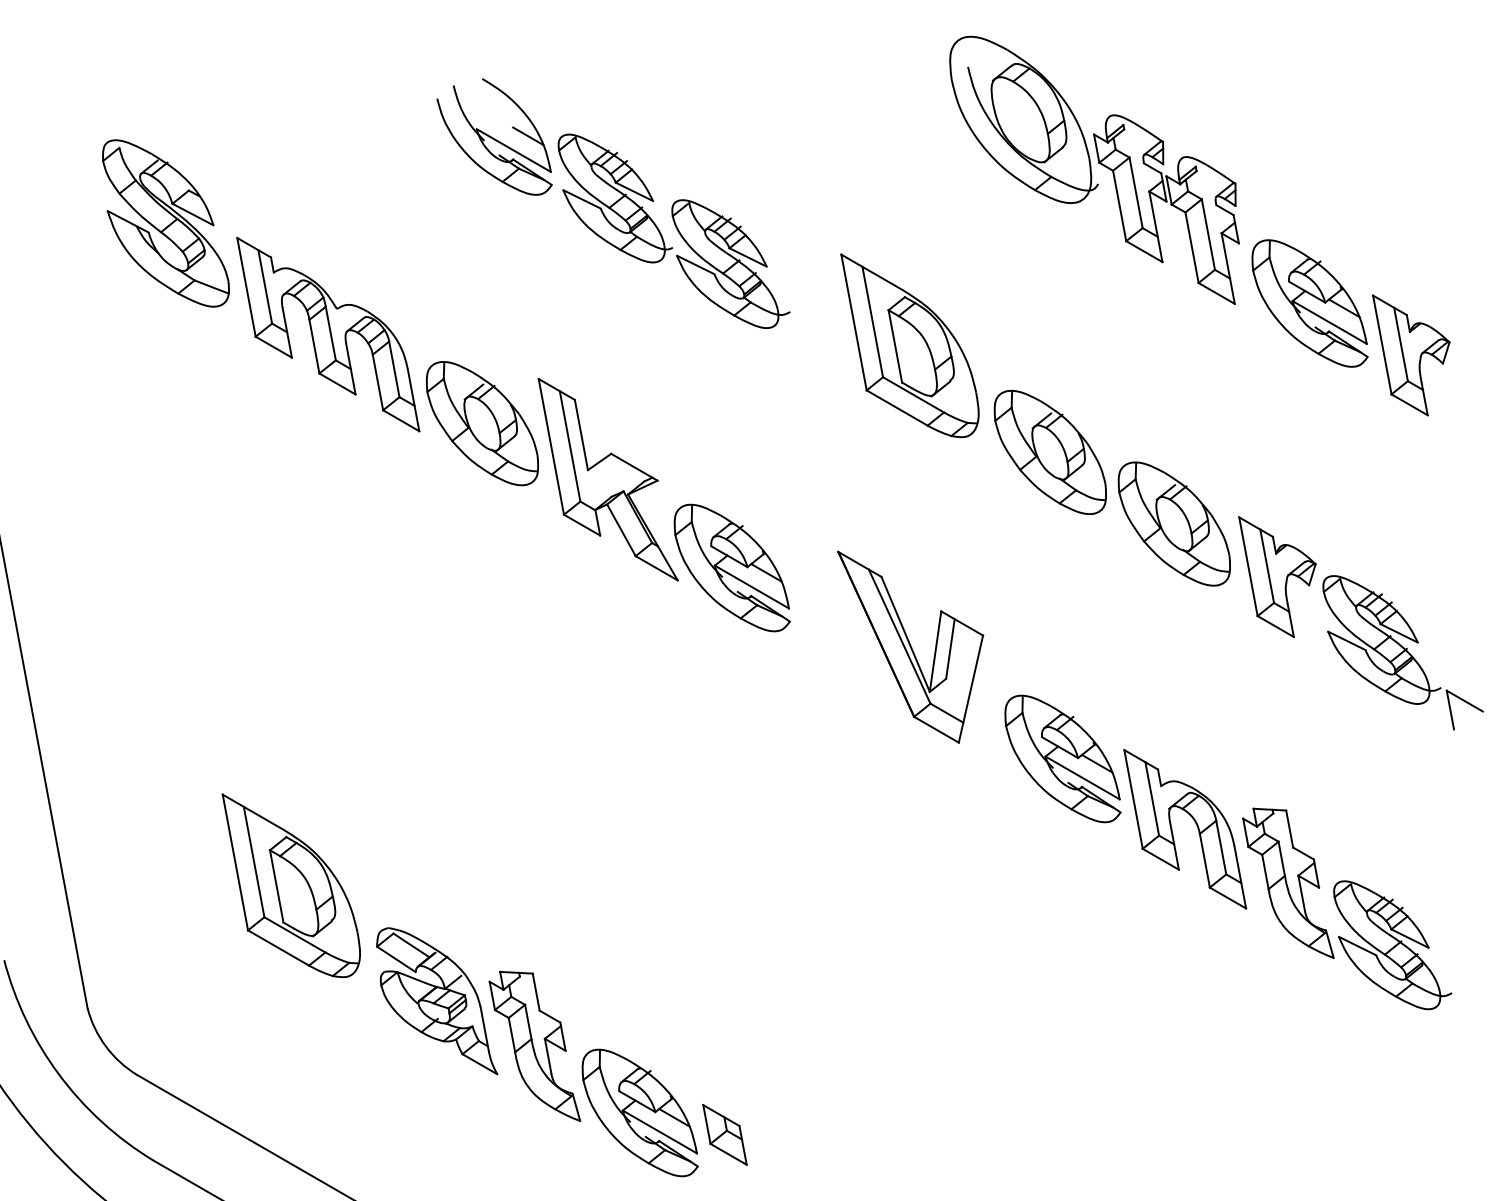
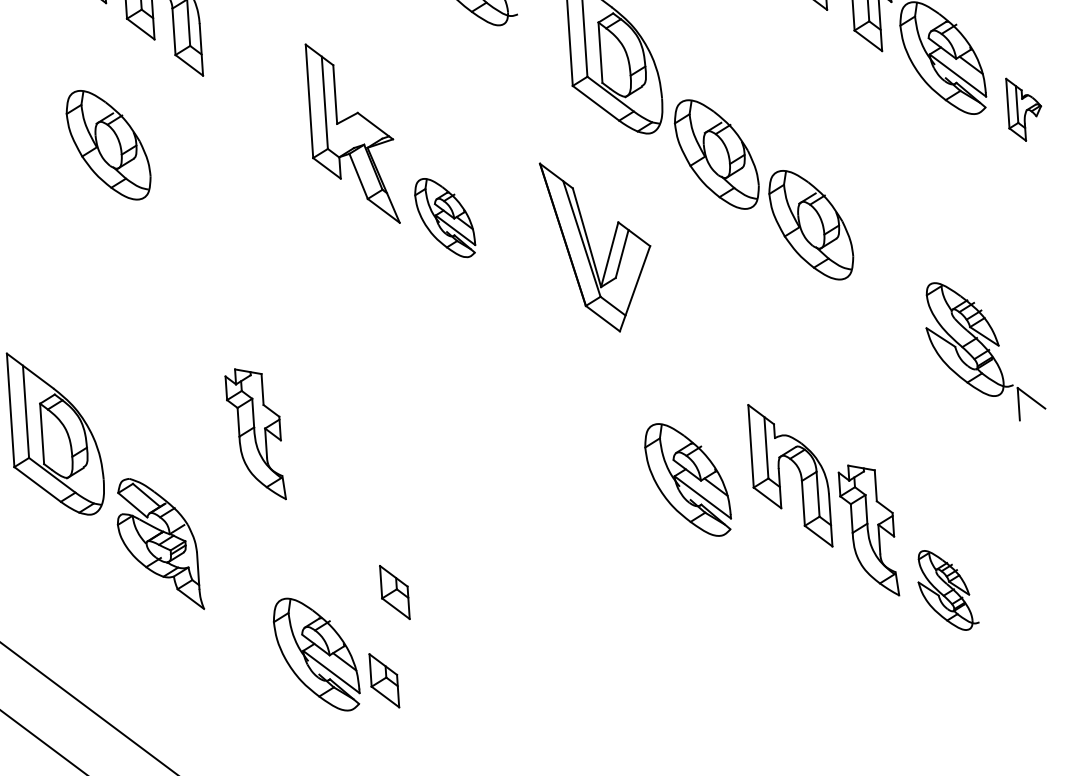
part: (1411, 355) -> (1021, 110), size x0.6
part: (482, 423) -> (108, 145), moved
part: (731, 567) -> (445, 217), size x0.7
part: (1277, 576) -> (890, 278), removed
part: (910, 646) -> (589, 248), moved
part: (1062, 758) -> (688, 479), moved
part: (1392, 945) -> (948, 590), size x0.7
part: (724, 1026) -> (394, 592), added
part: (534, 1045) -> (255, 432), moved

